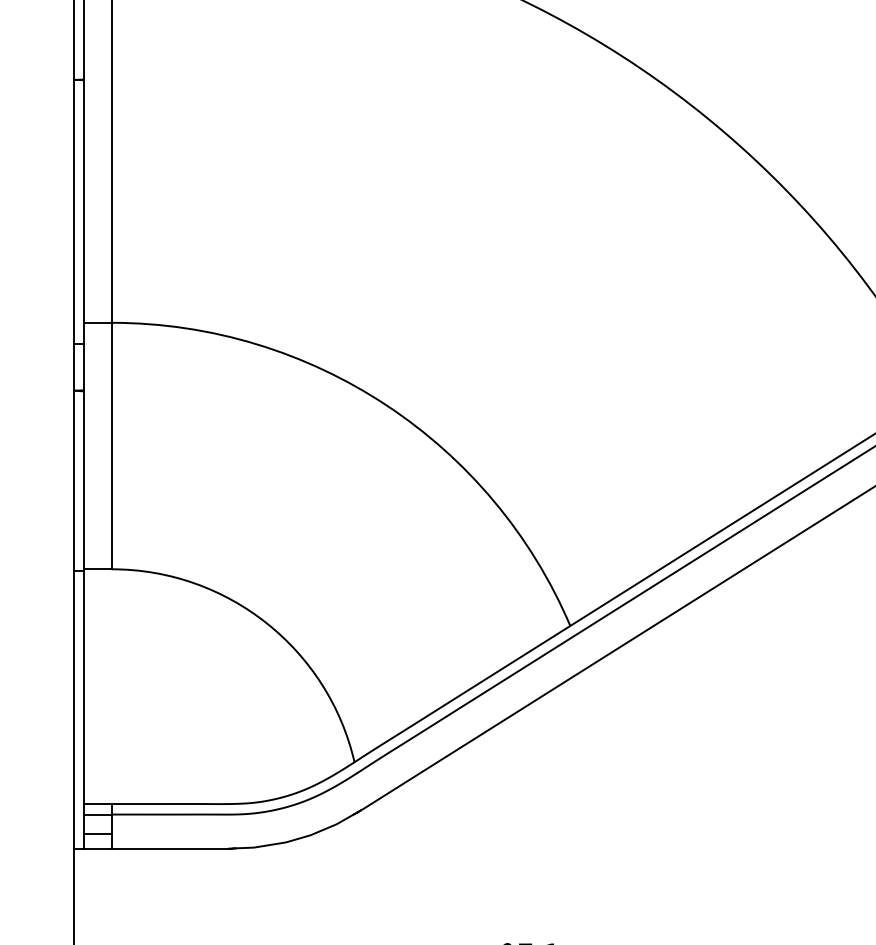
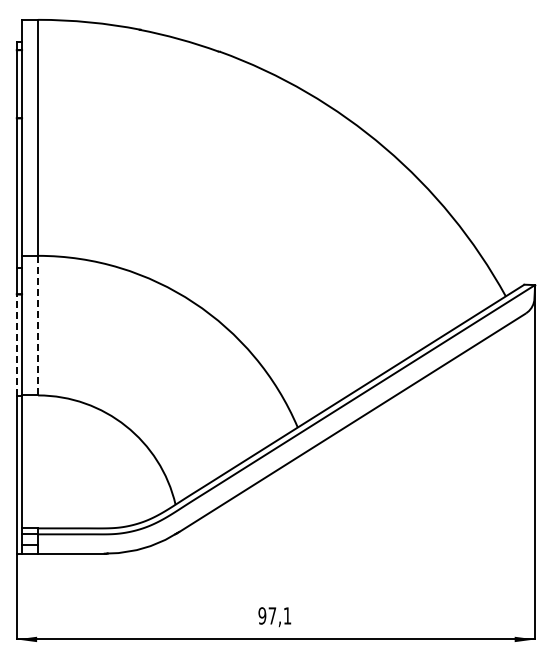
line: (112, 445) -> (38, 325), solid -> dashed
line: (73, 481) -> (16, 345), solid -> dashed

